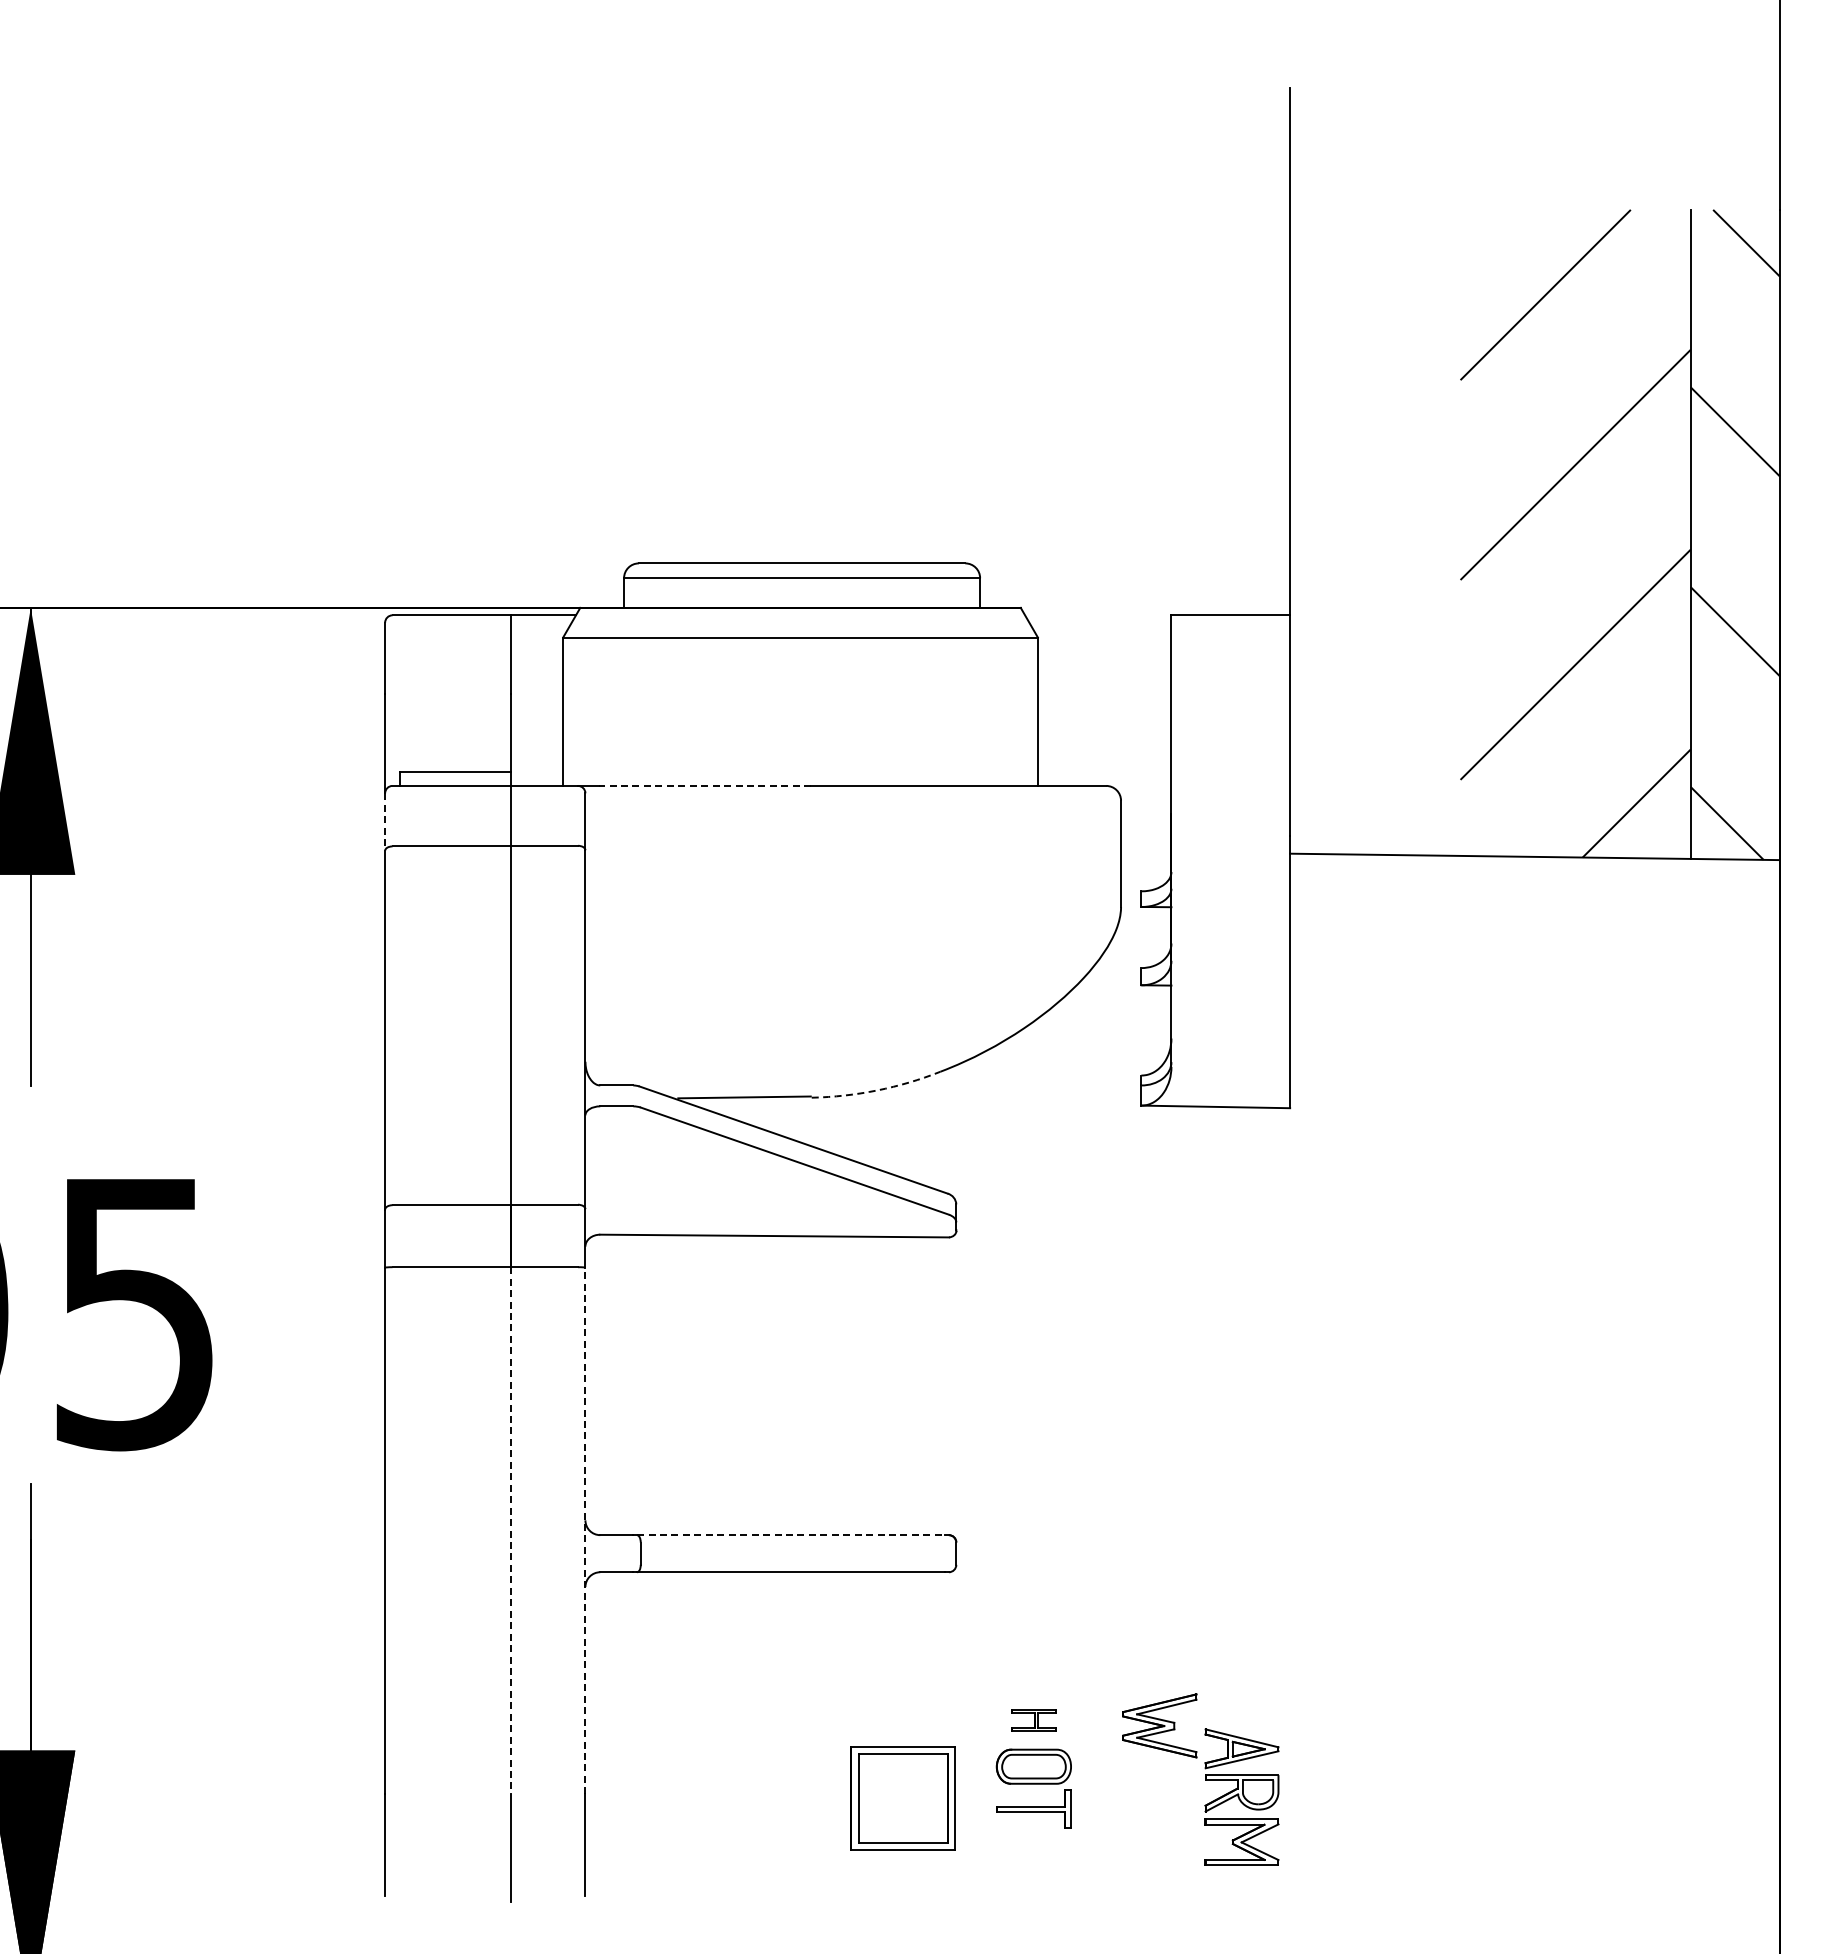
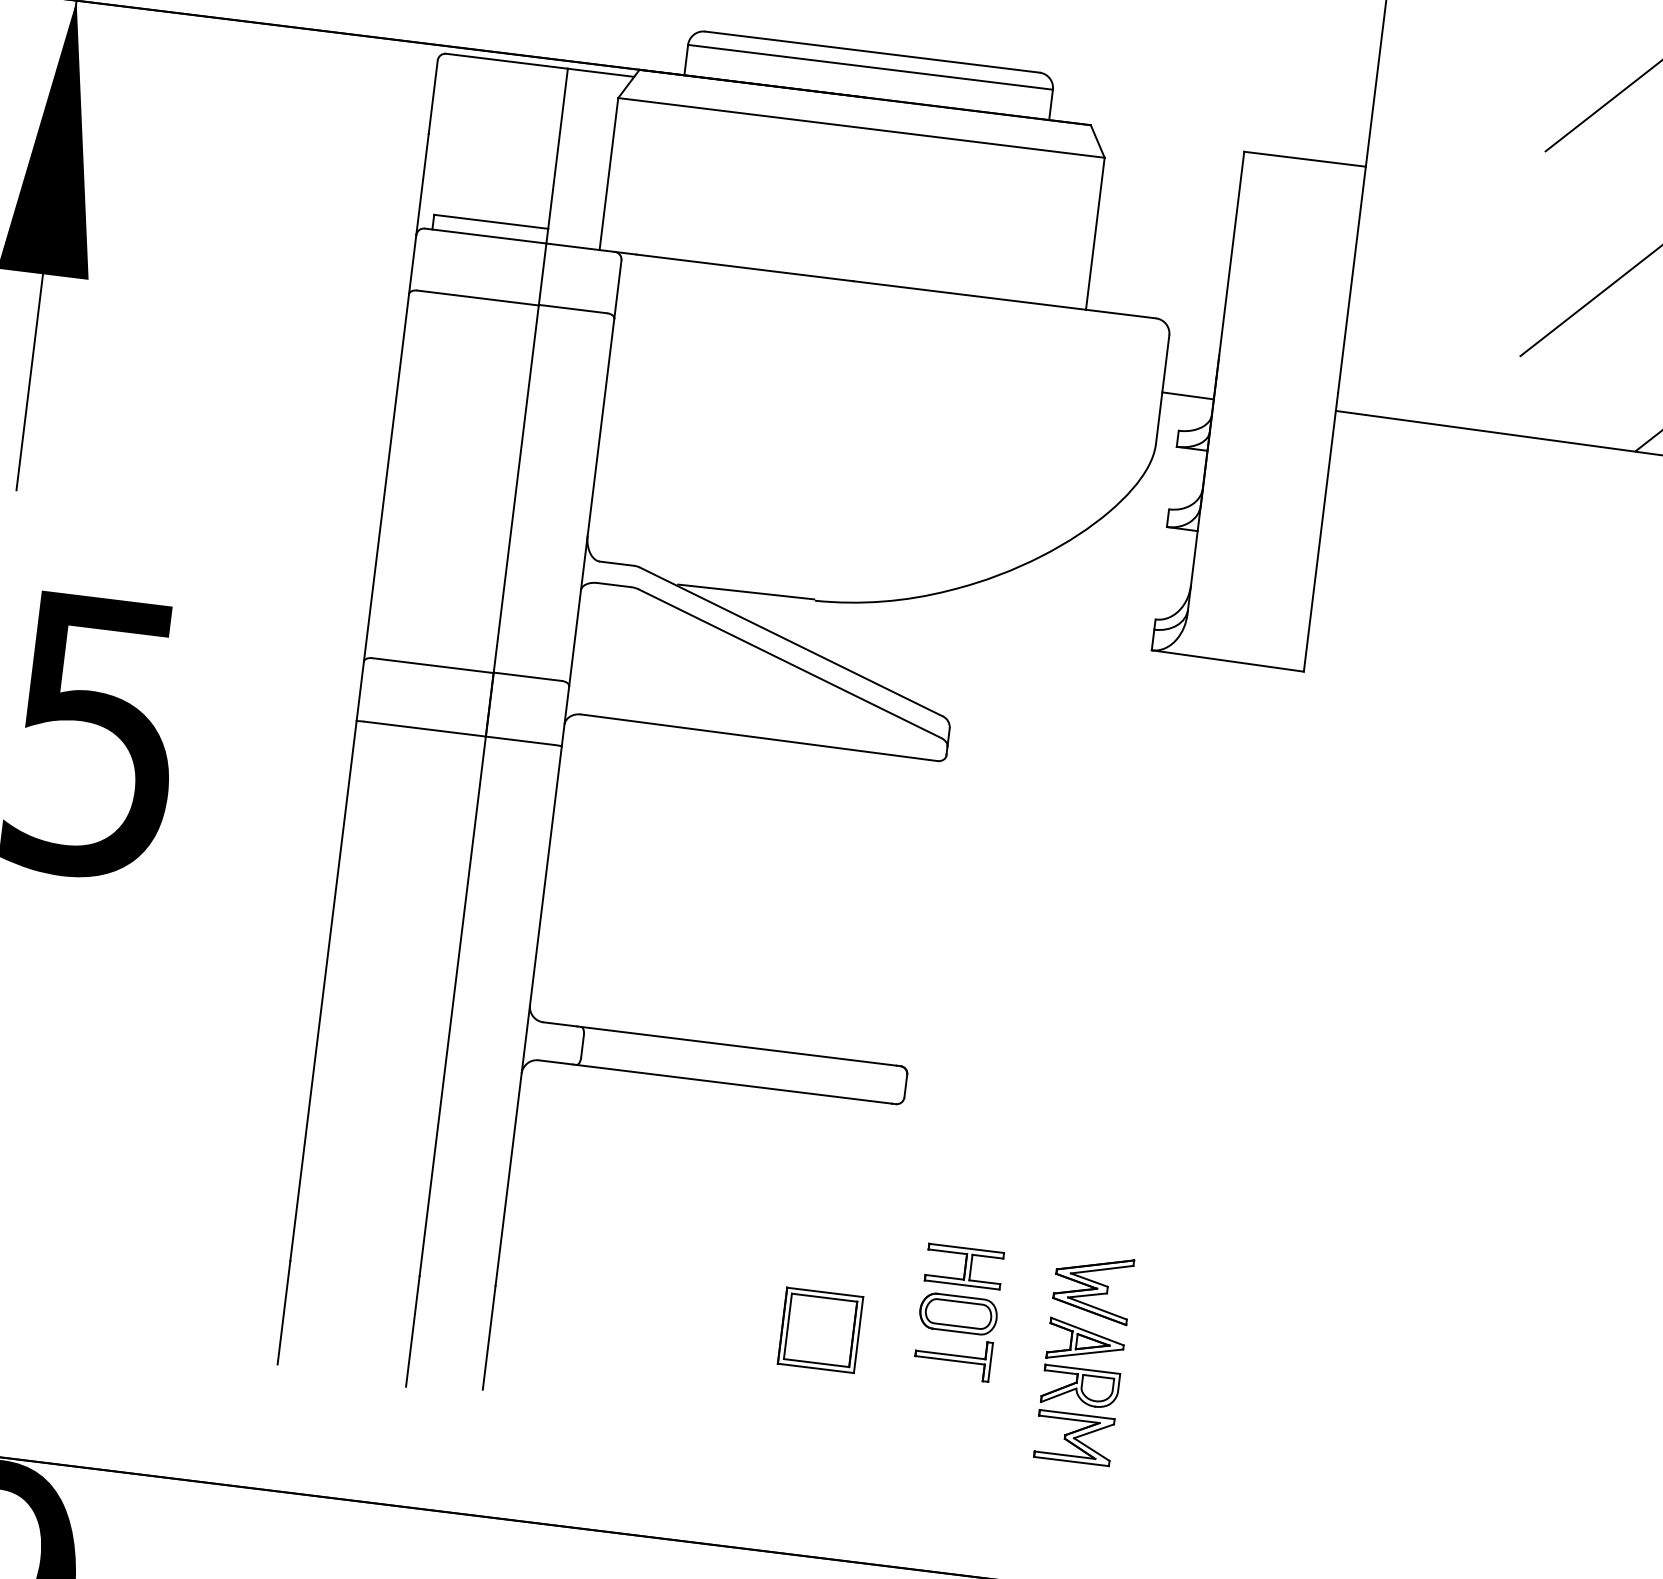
line: (705, 785) -> (745, 267), dashed -> solid
line: (385, 822) -> (412, 265), dashed -> solid
line: (1146, 856) -> (1188, 395), added
arc: (877, 1090) -> (883, 601), dashed -> solid
line: (585, 1530) -> (528, 1015), dashed -> solid
line: (511, 1531) -> (452, 1007), dashed -> solid
line: (791, 1535) -> (739, 1046), dashed -> solid
part: (1034, 1720) -> (964, 1266), size x1.67
part: (1241, 1796) -> (1079, 1391), moved
part: (902, 1798) -> (819, 1330), size x0.71

